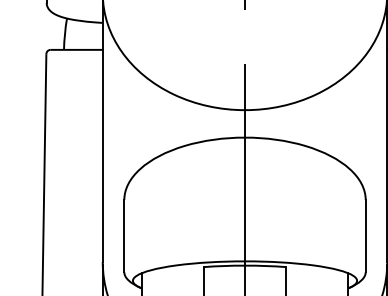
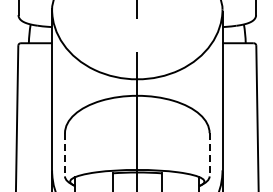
line: (125, 235) -> (65, 154), solid -> dashed
line: (365, 235) -> (209, 154), solid -> dashed

